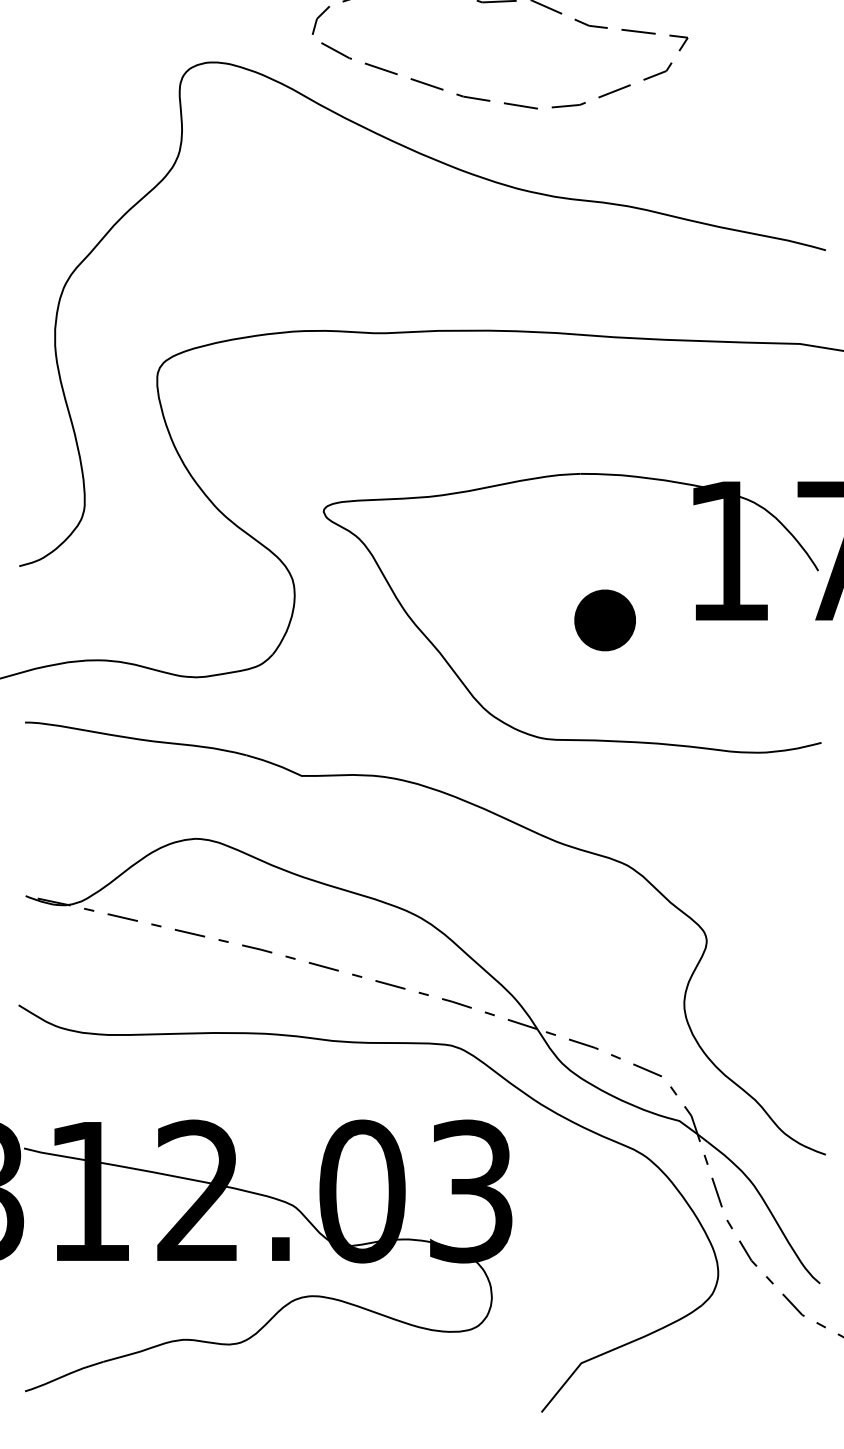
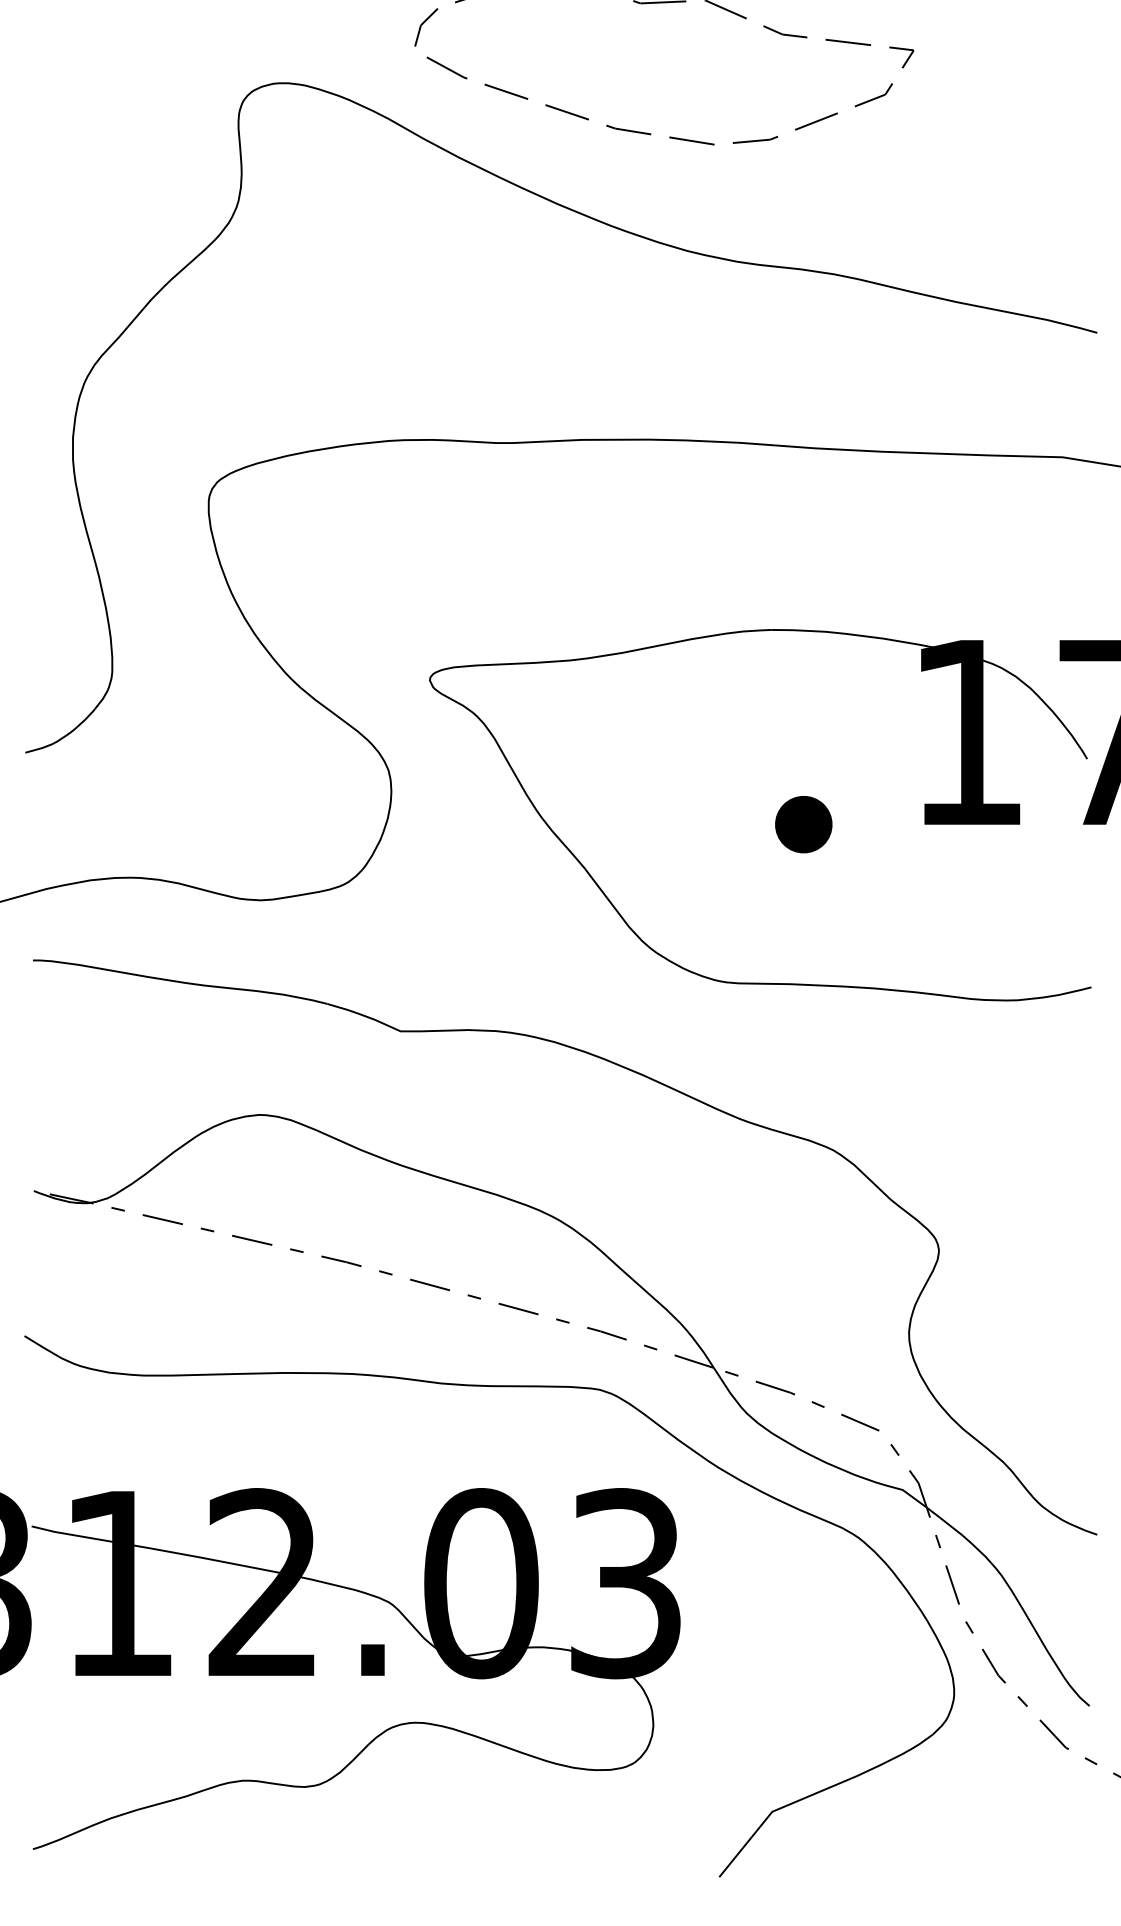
part: (604, 620) -> (803, 824), size x0.7

